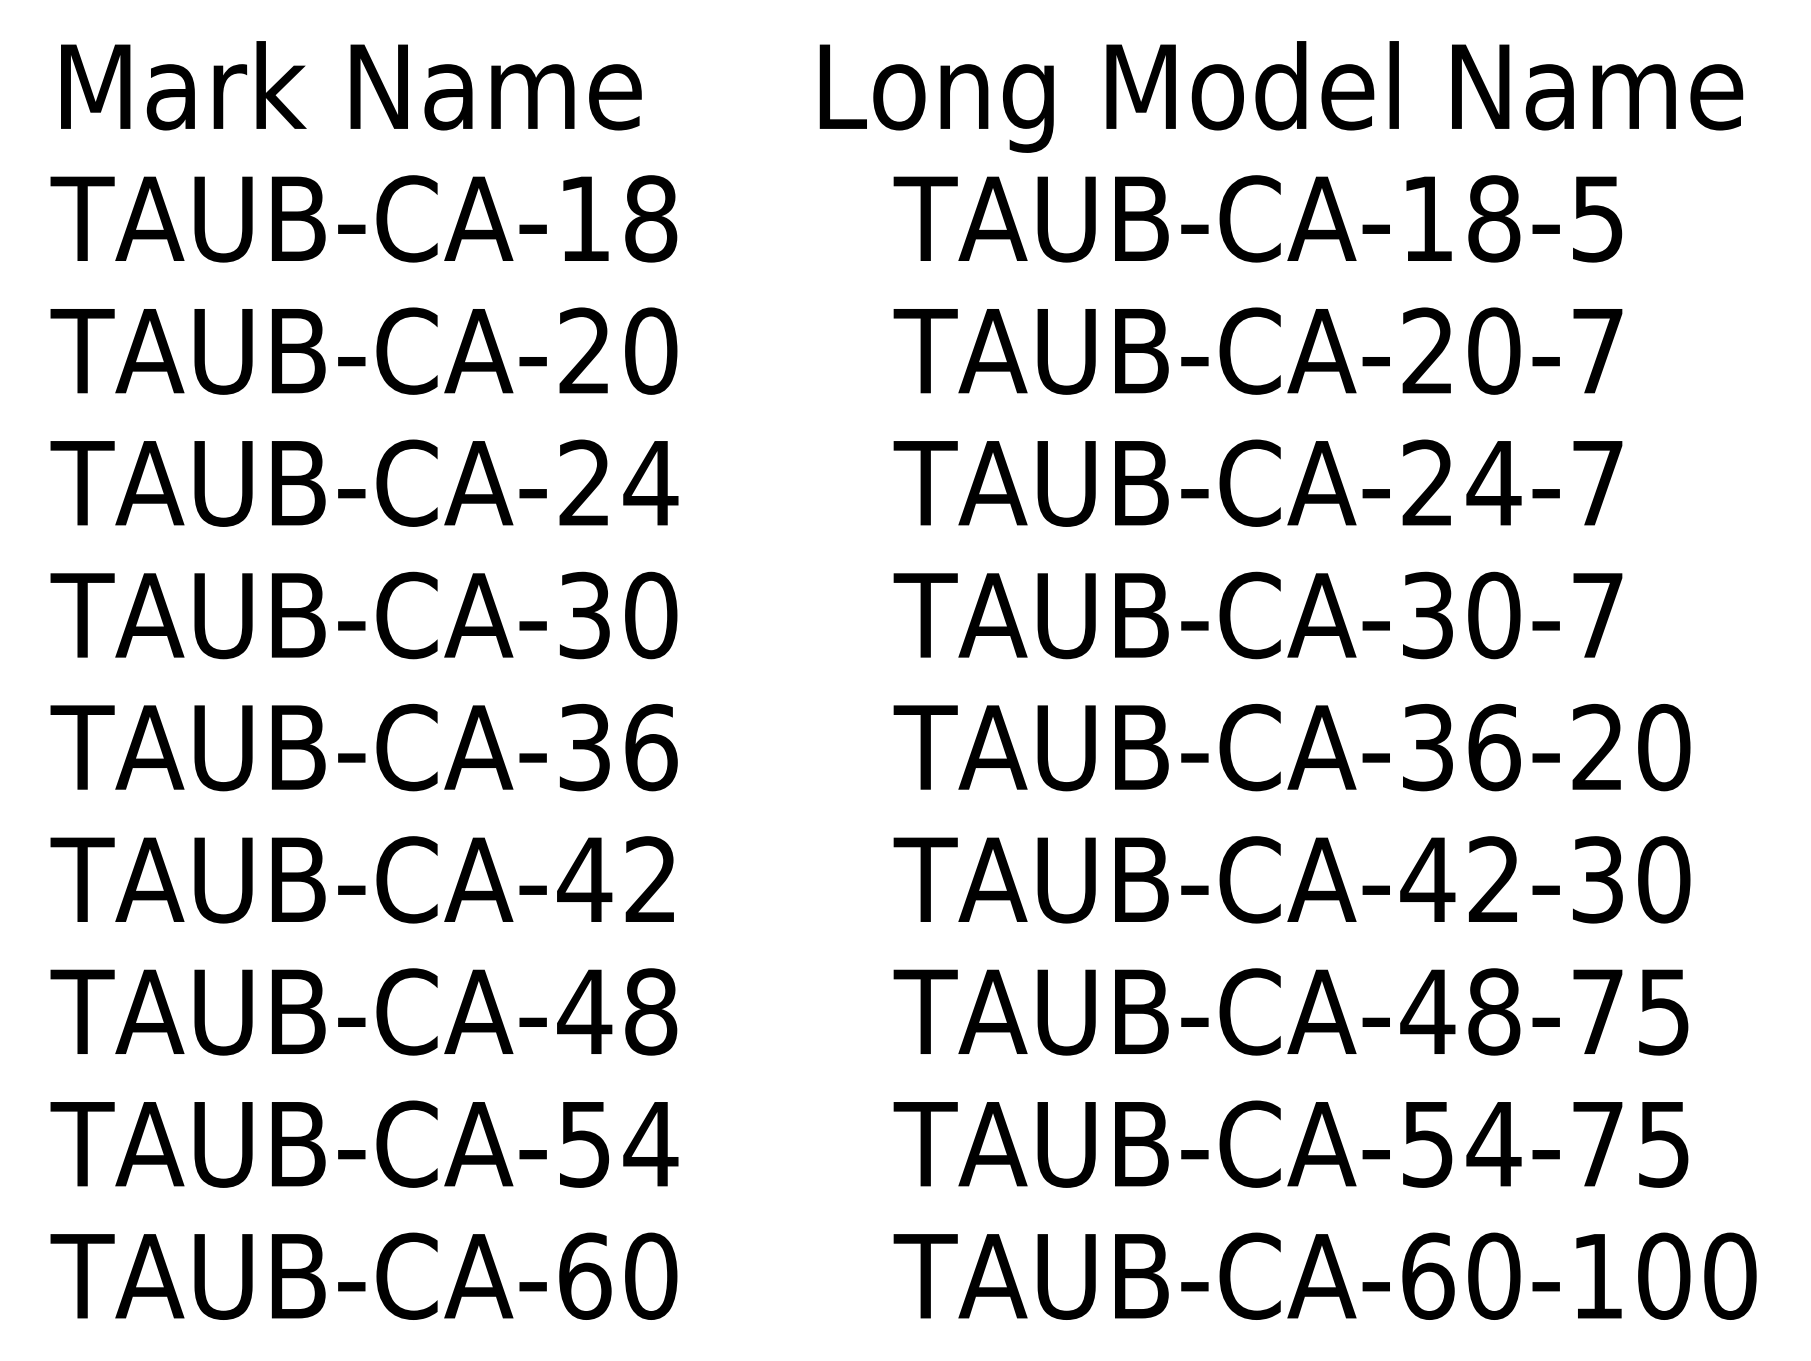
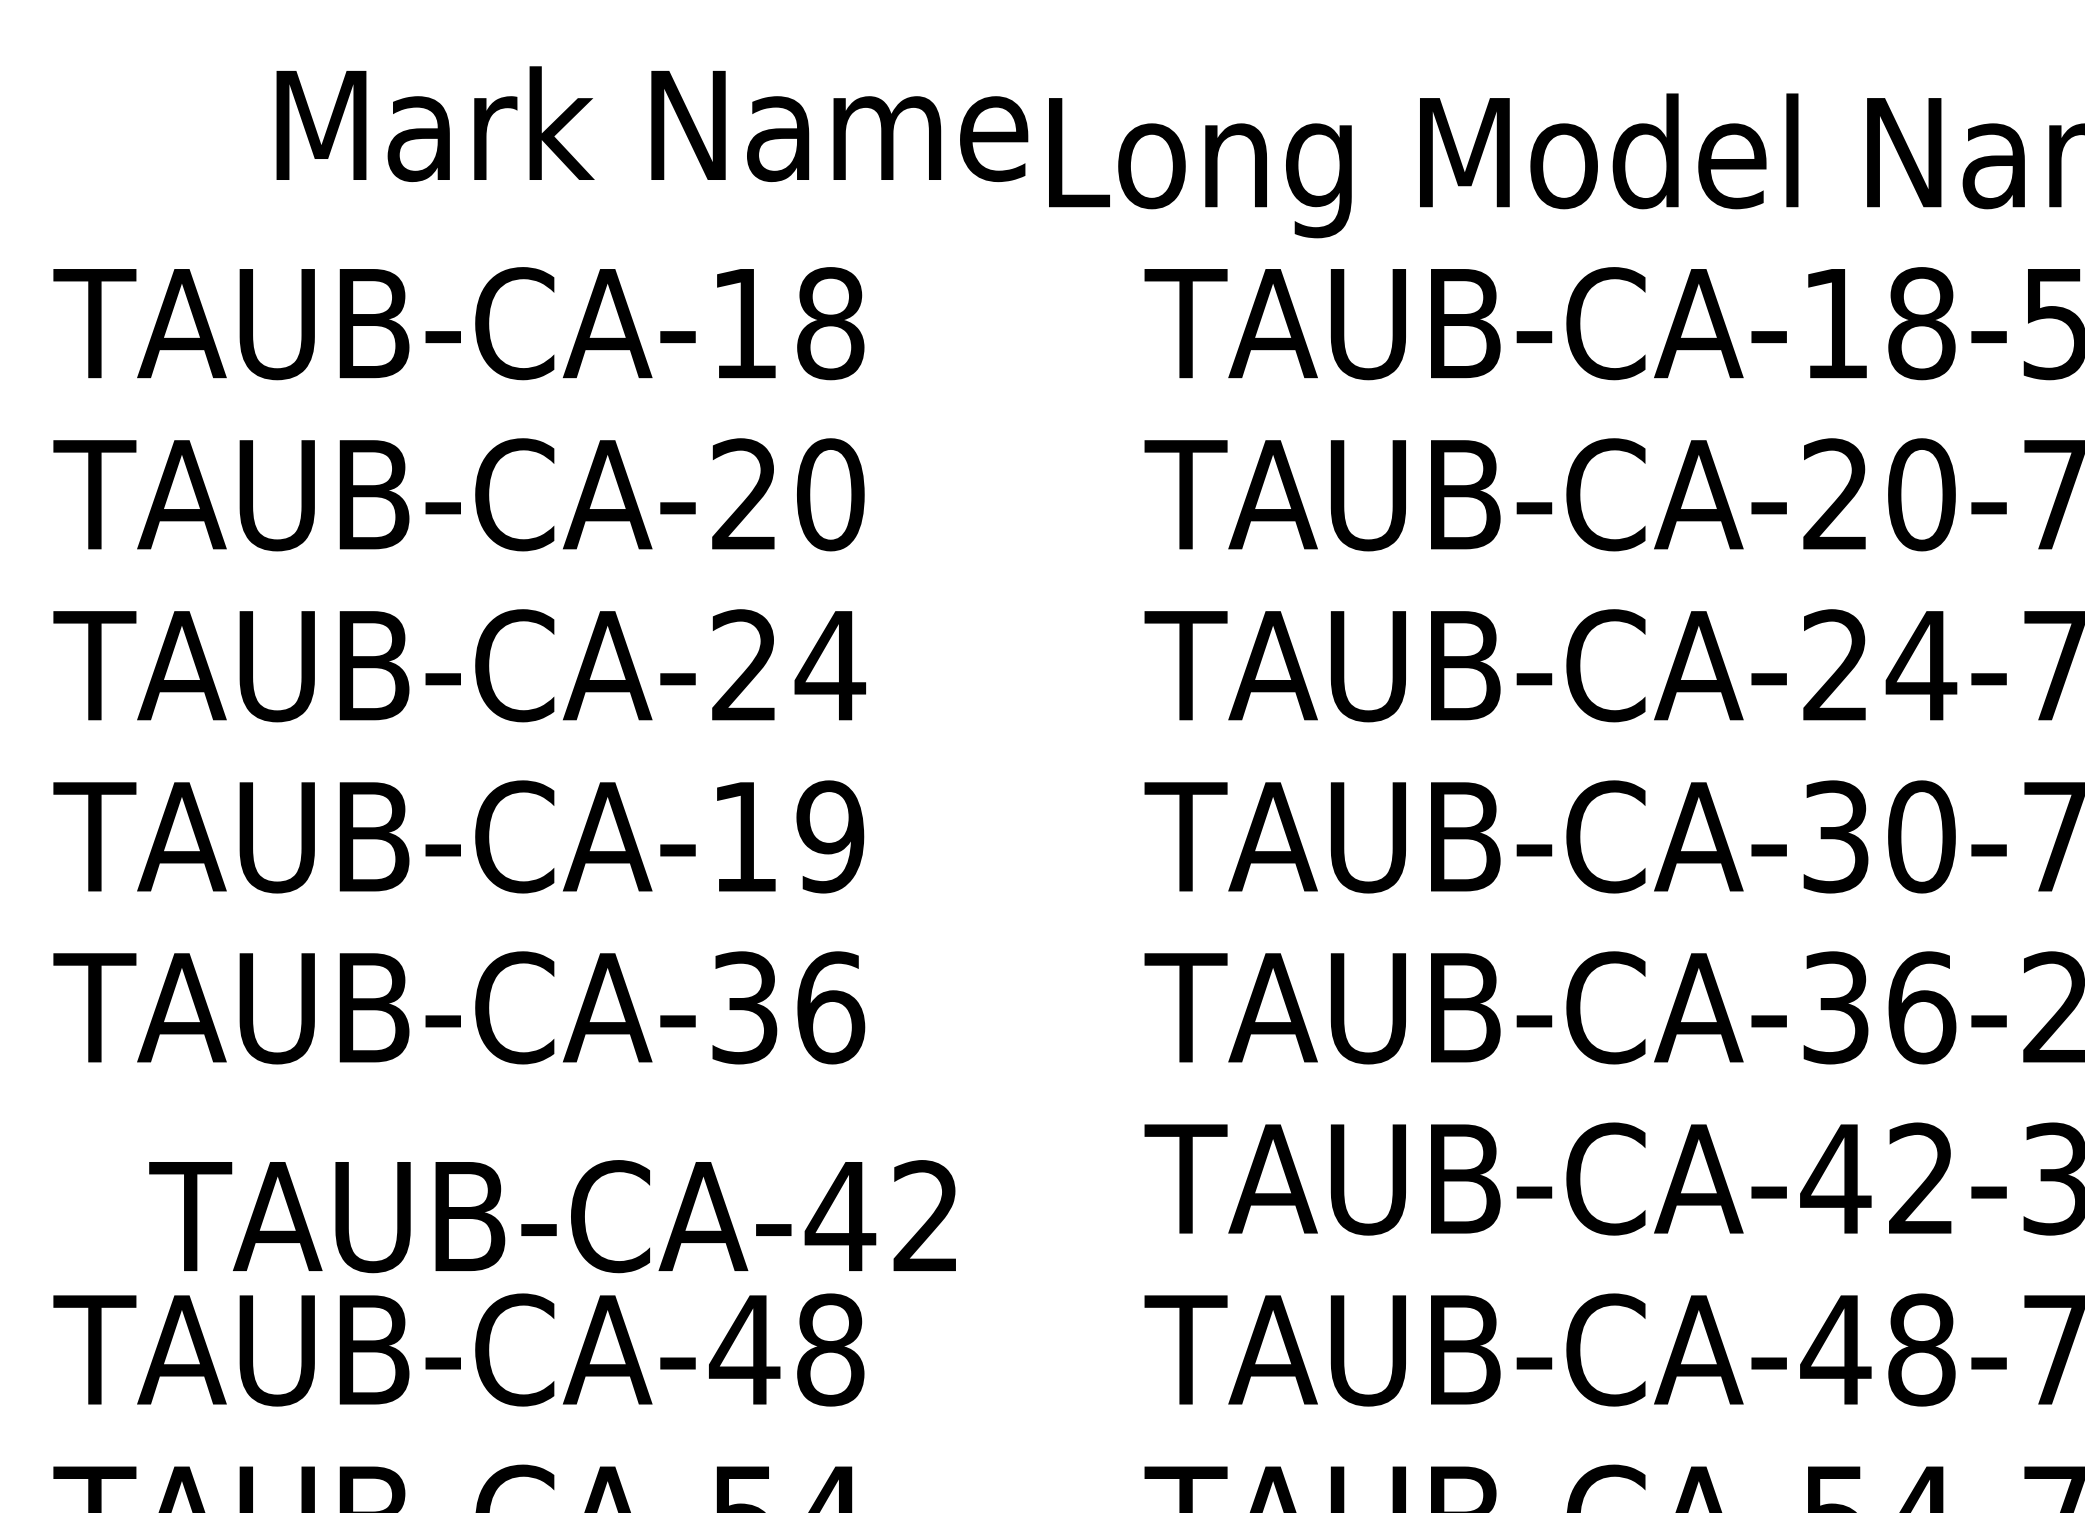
text: (351, 85) -> (652, 123), moved
text: (618, 615) -> (788, 836), TAUB-CA-30 -> TAUB-CA-19
text: (361, 879) -> (551, 1216), moved

